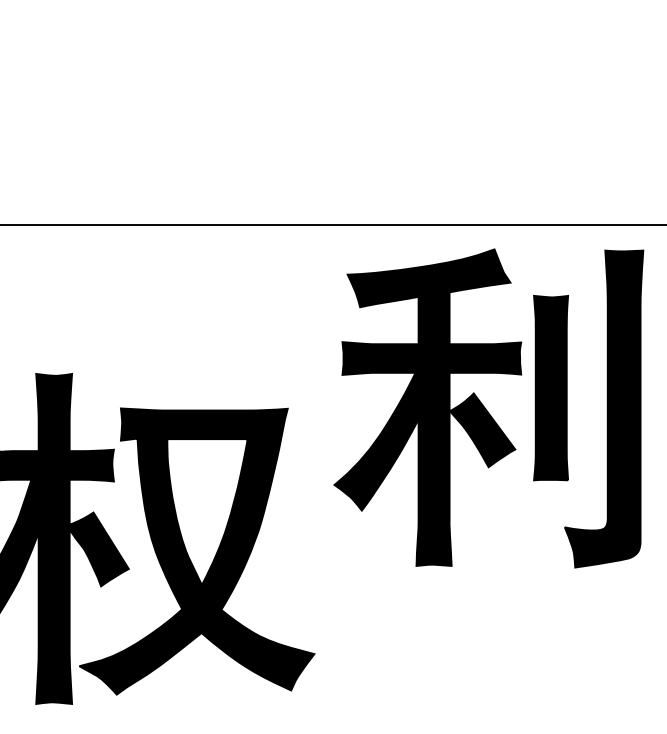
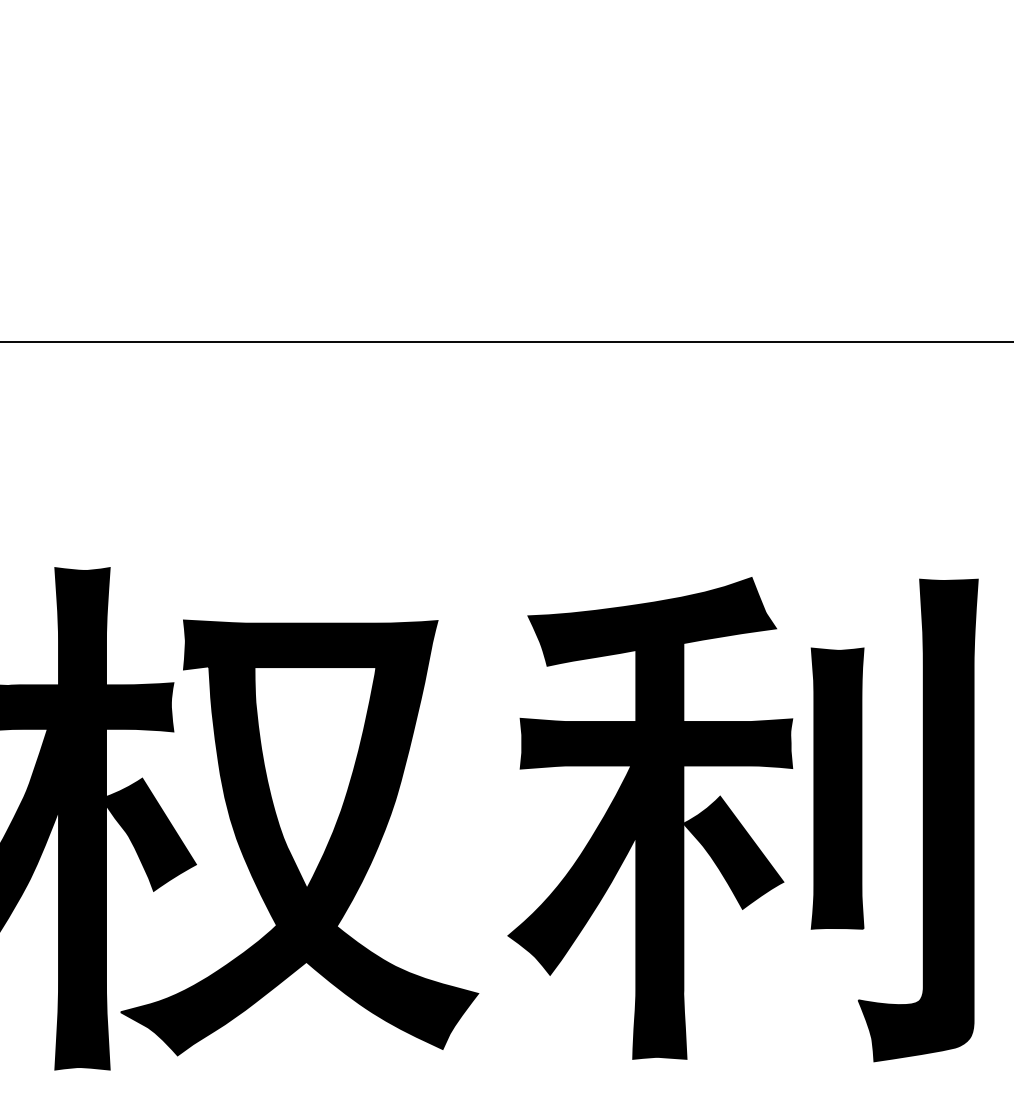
part: (488, 408) -> (742, 819), moved

